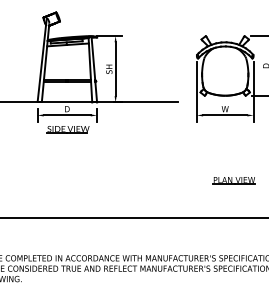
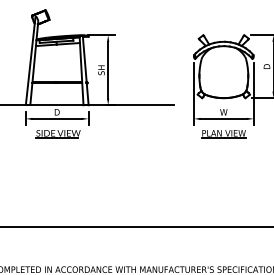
part: (233, 180) -> (223, 133), moved

